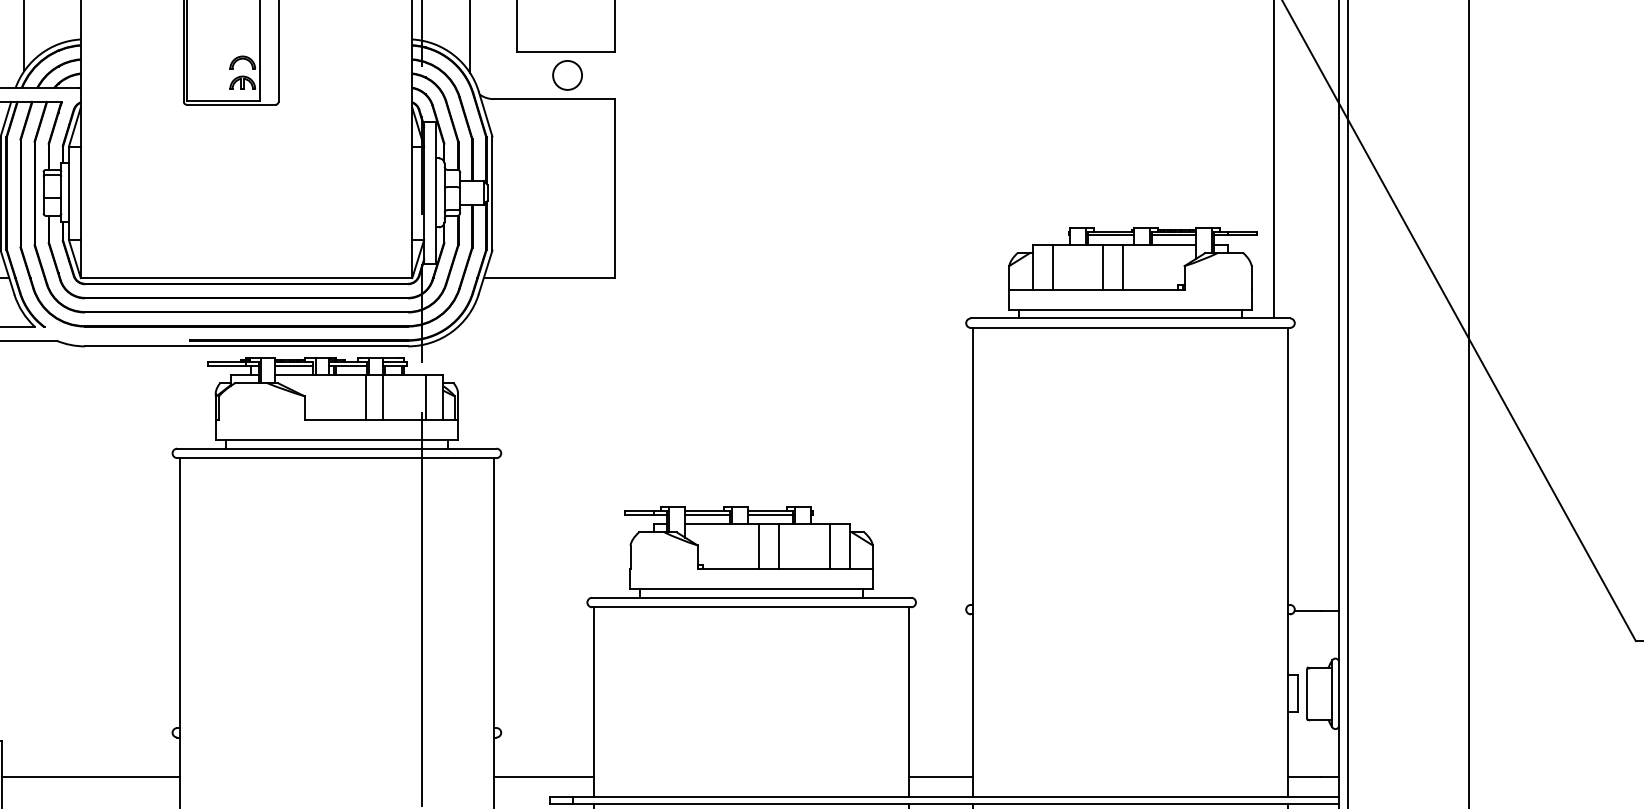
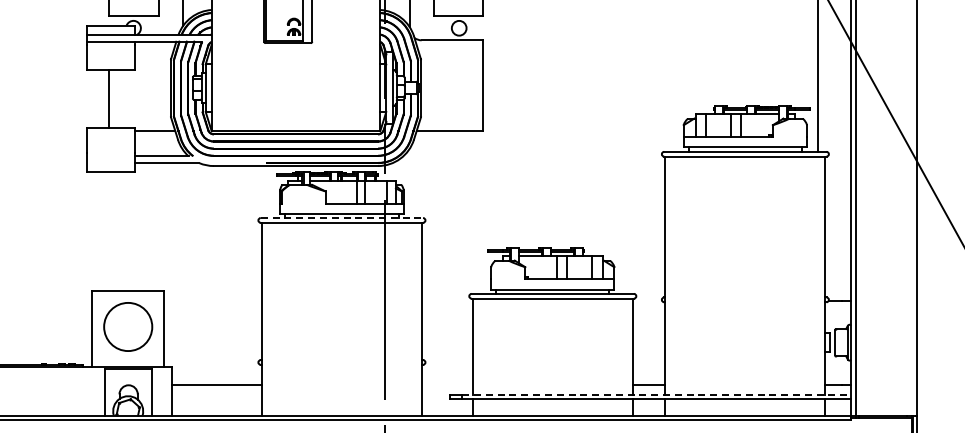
line: (338, 449) -> (342, 218), solid -> dashed
line: (542, 776) -> (446, 384), removed
line: (955, 795) -> (656, 394), solid -> dashed

